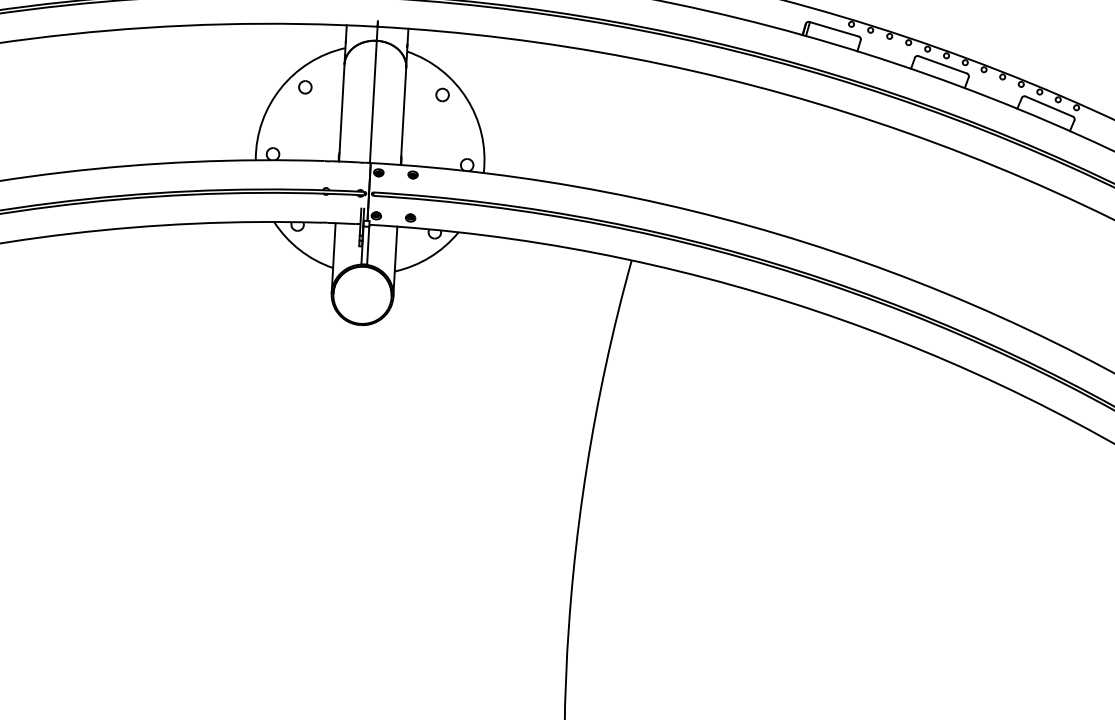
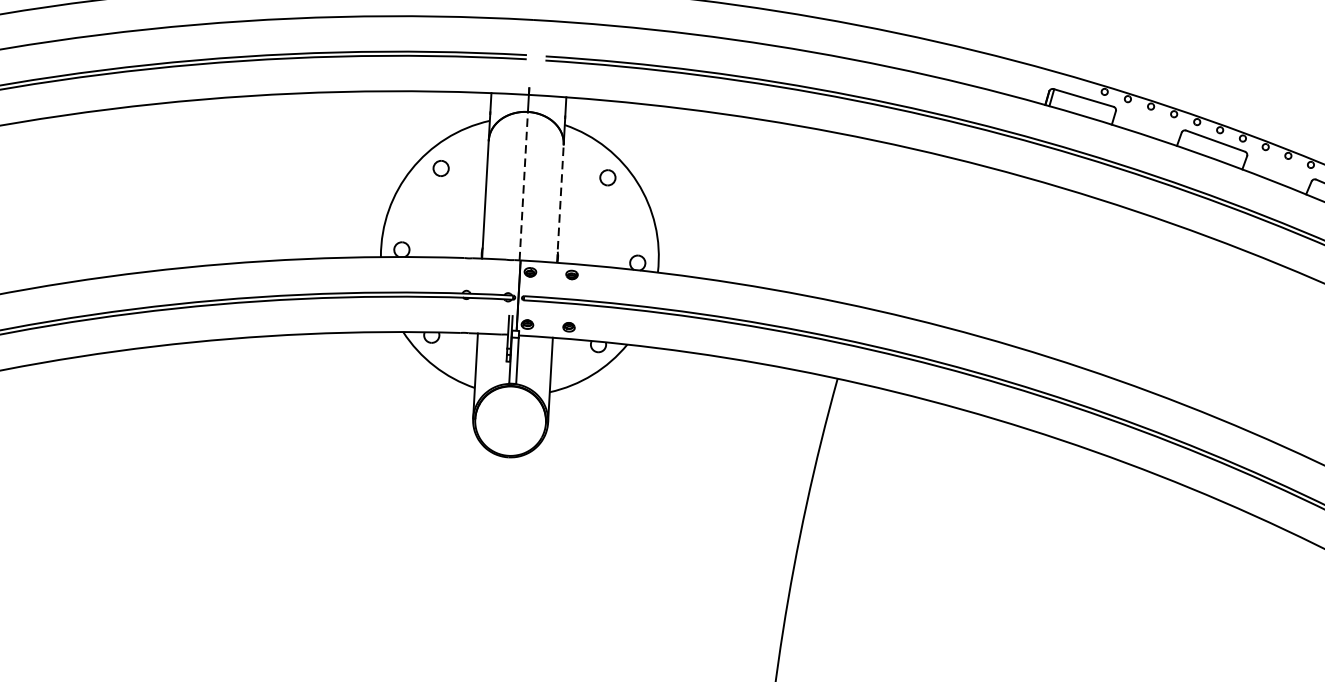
line: (373, 101) -> (523, 185), solid -> dashed
line: (403, 116) -> (560, 203), solid -> dashed

